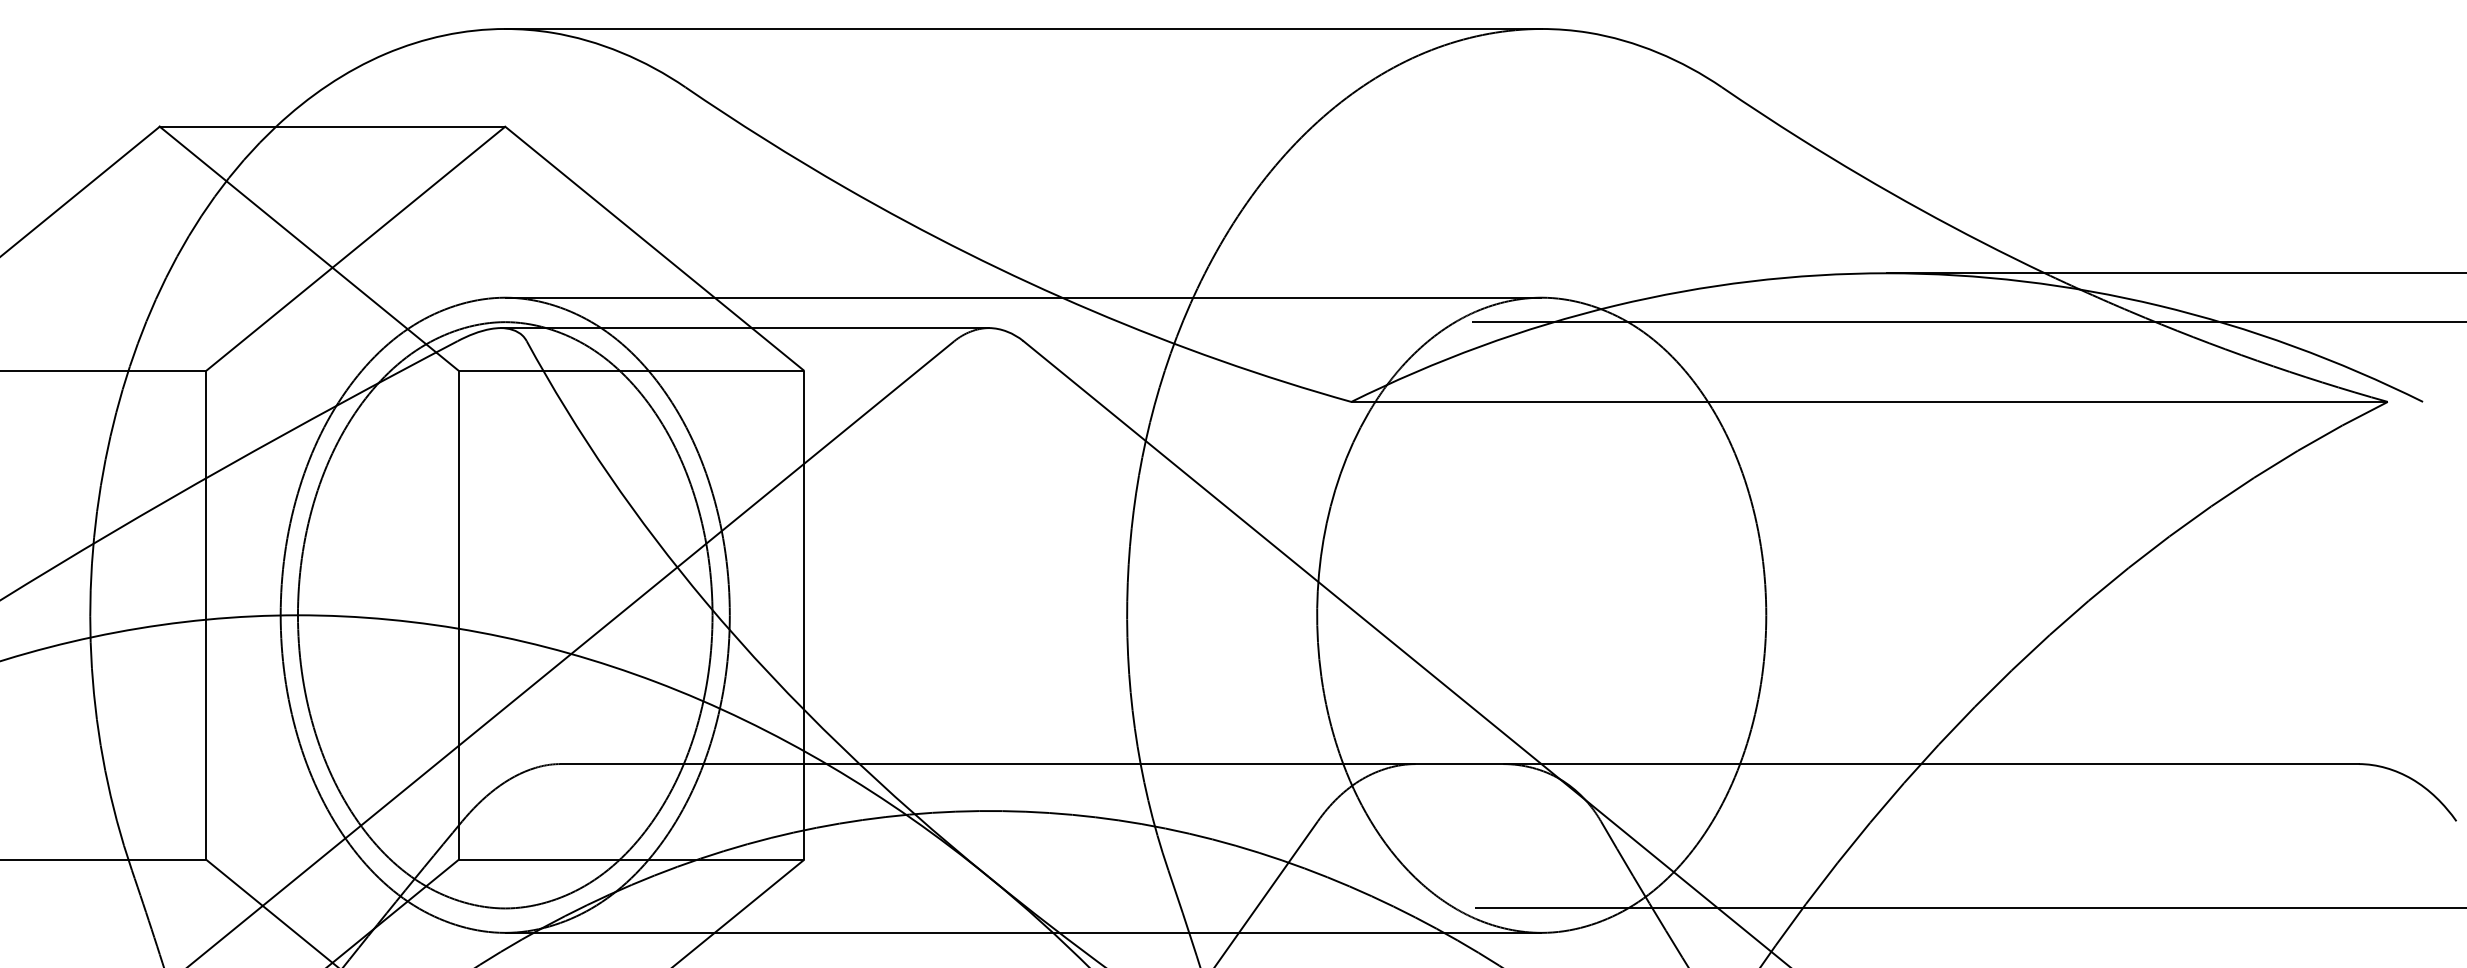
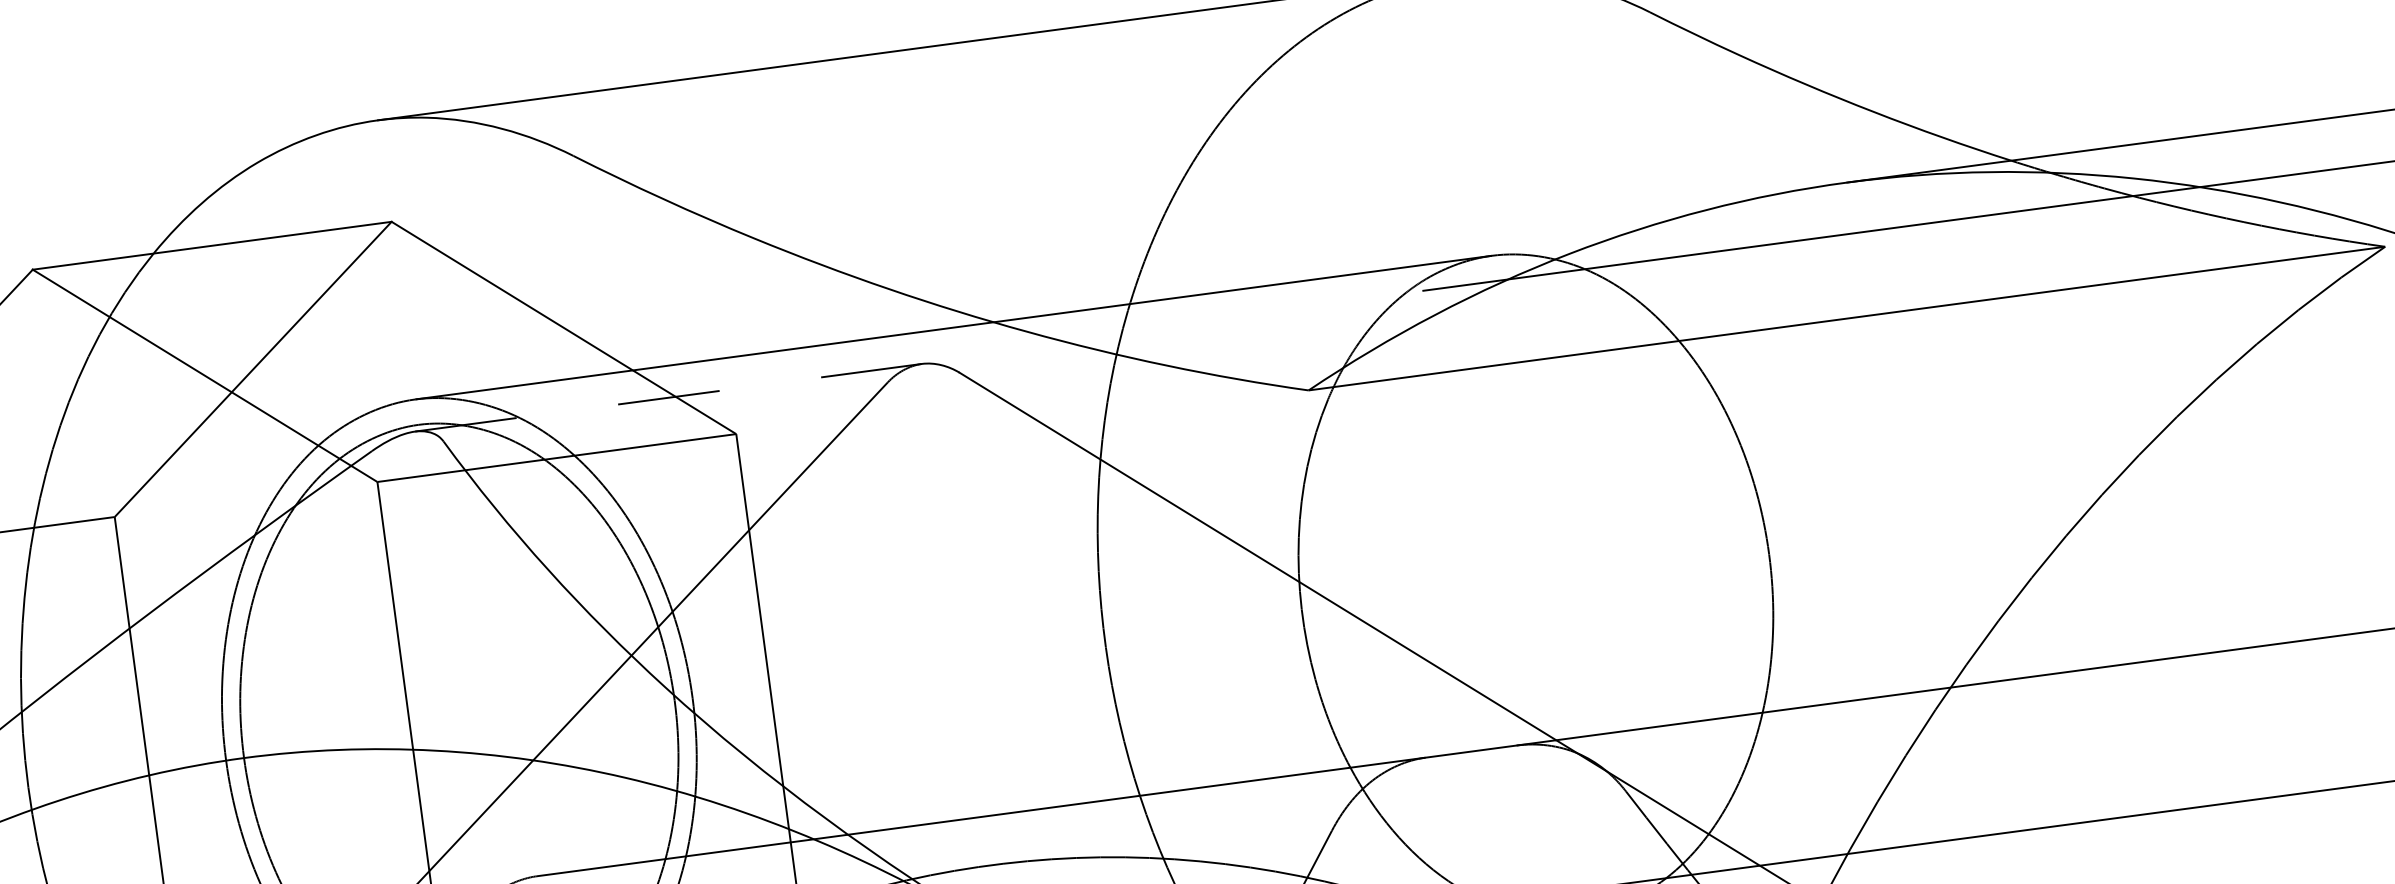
line: (744, 328) -> (668, 398), solid -> dashed

